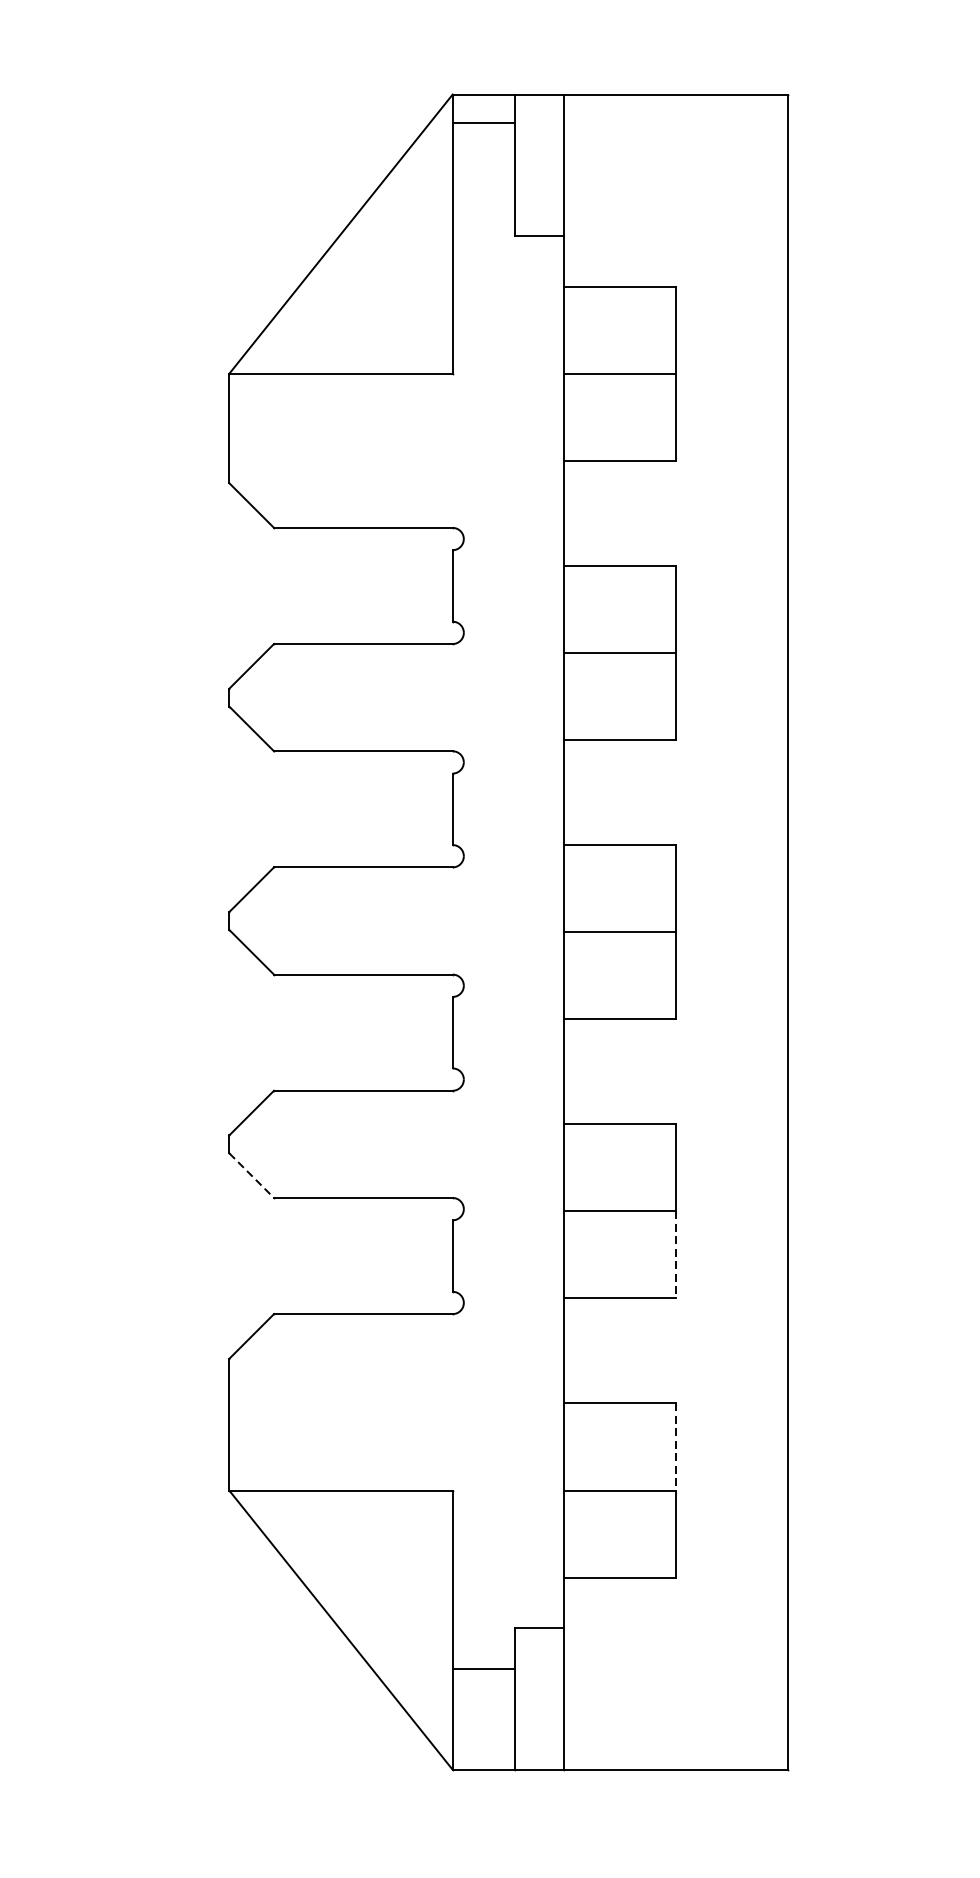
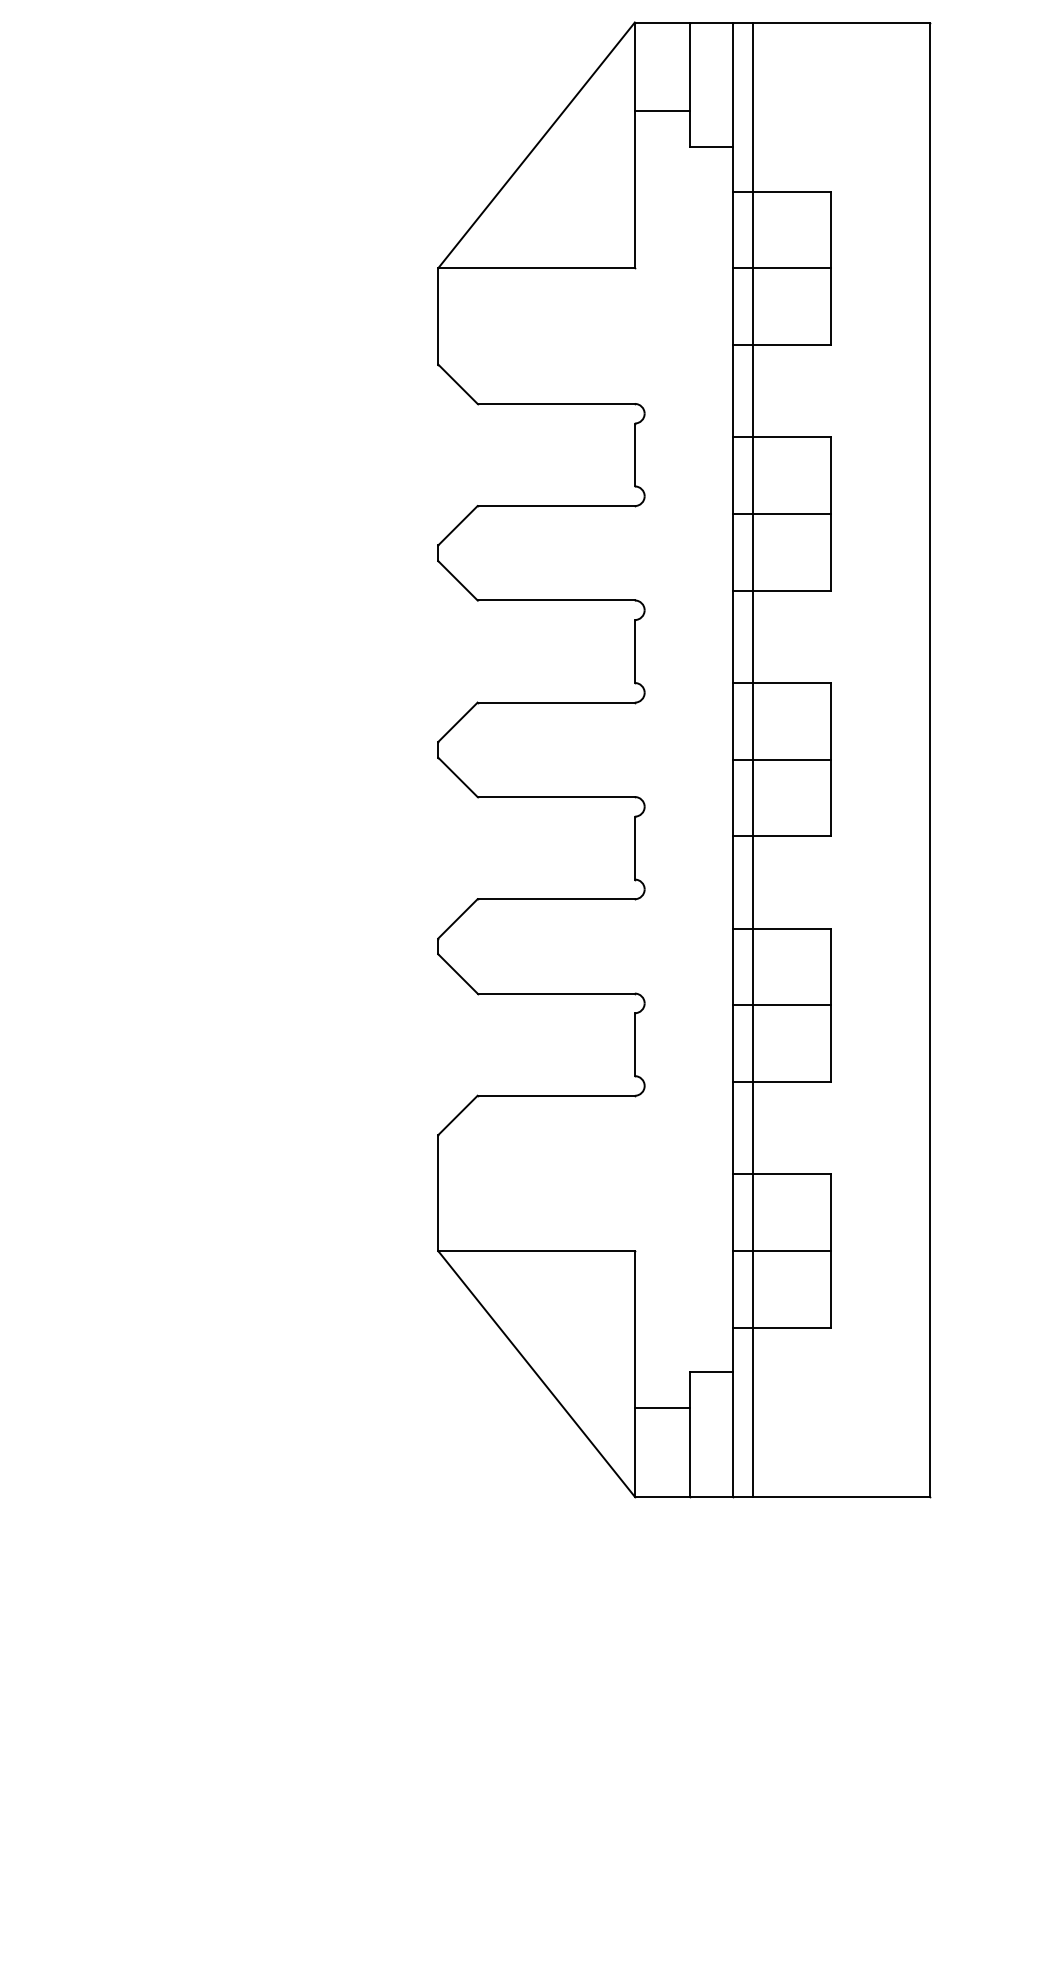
line: (482, 122) -> (661, 110), moved
line: (586, 931) -> (752, 759), added
line: (251, 1175) -> (457, 973), dashed -> solid
line: (676, 1255) -> (831, 1044), dashed -> solid
line: (676, 1447) -> (831, 1213), dashed -> solid

